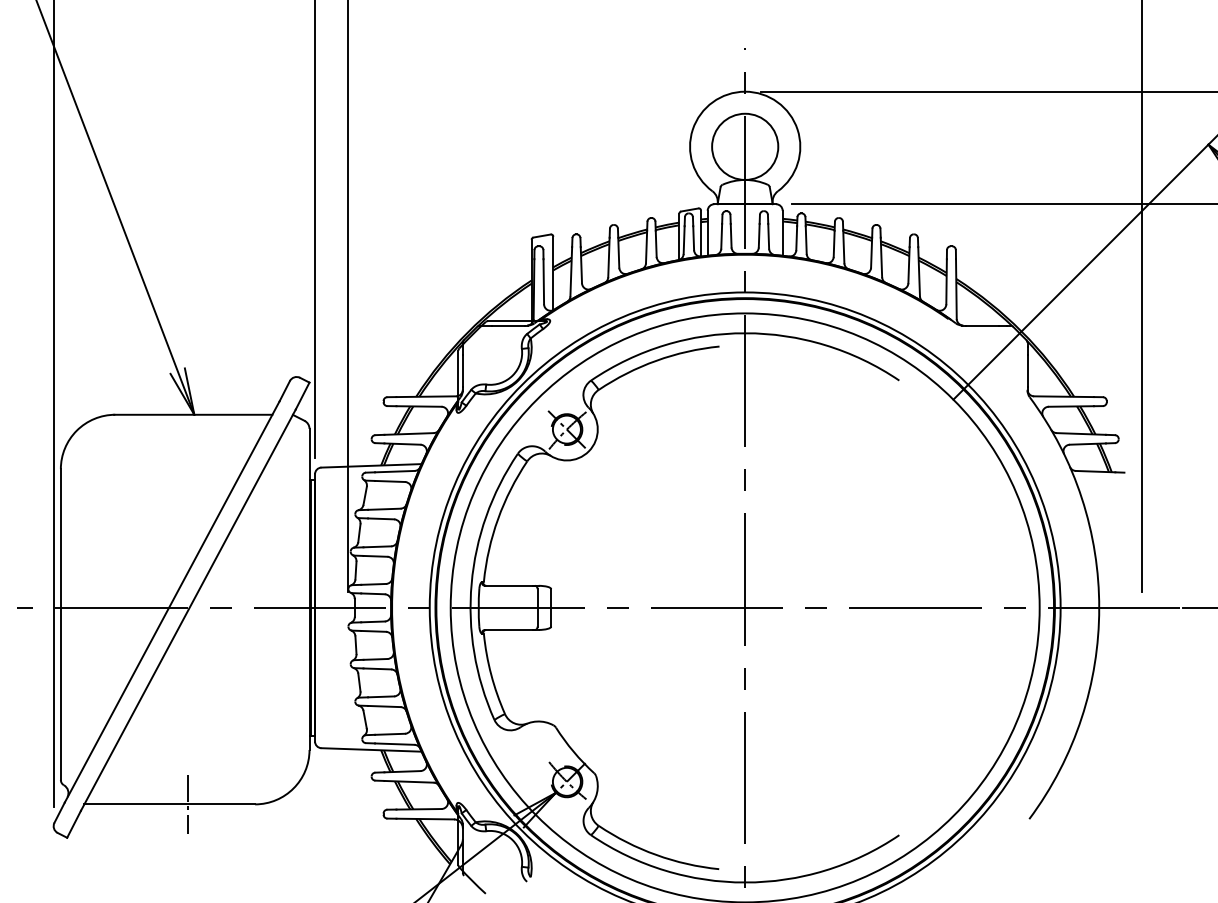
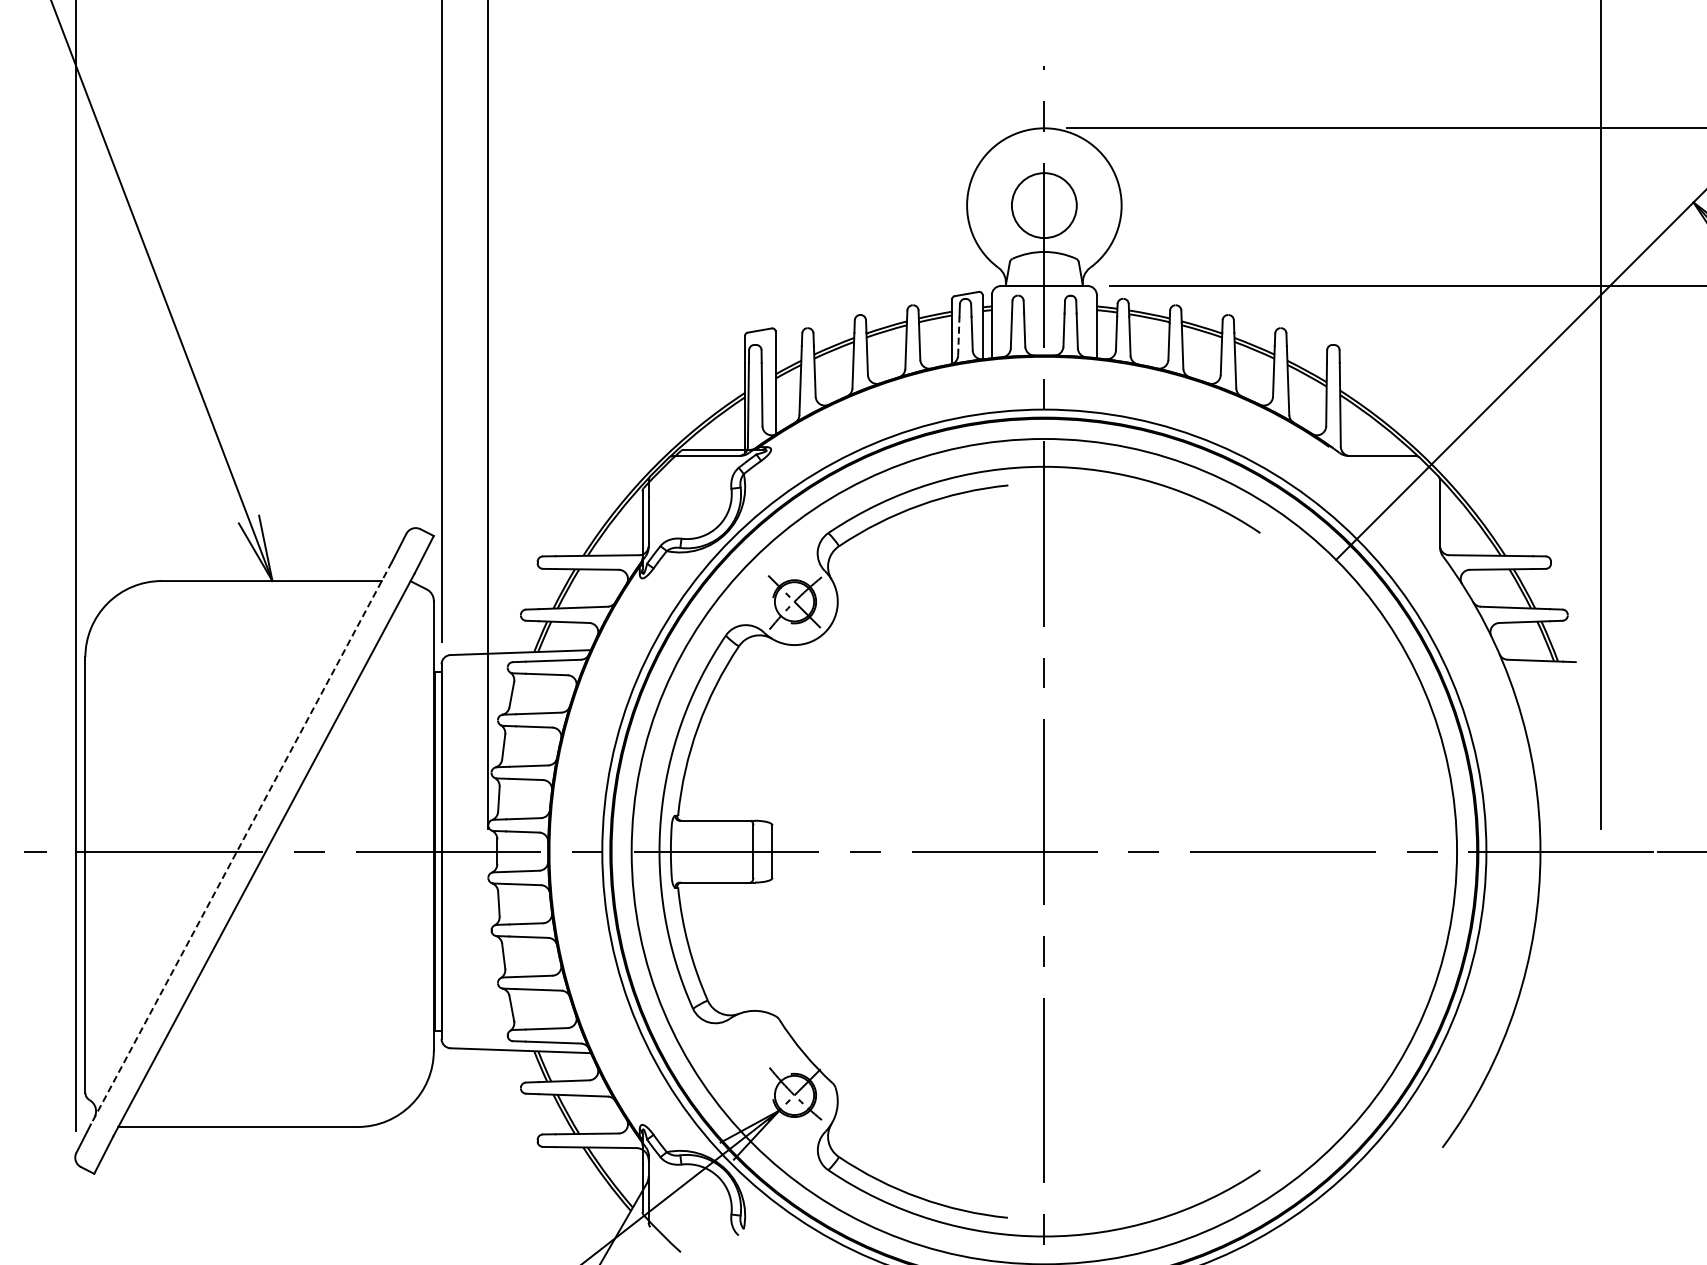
circle: (744, 146) -> (1043, 205), size x0.7
line: (683, 239) -> (958, 335), solid -> dashed
line: (172, 602) -> (241, 843), solid -> dashed
line: (187, 804) -> (263, 1126), removed

